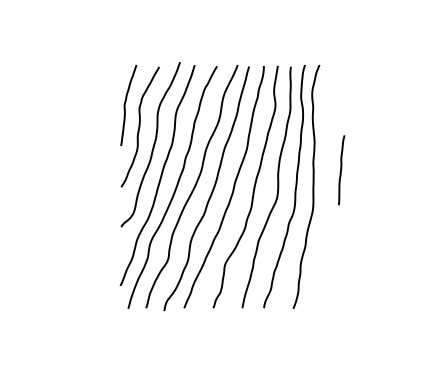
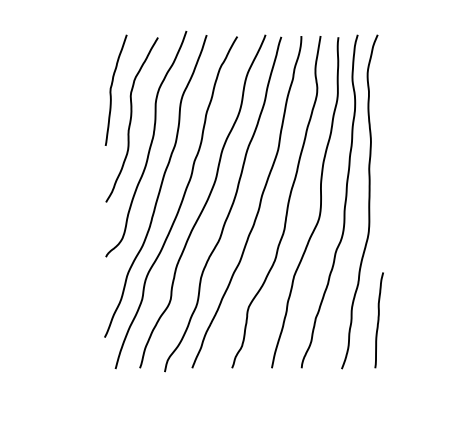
curve: (341, 170) -> (379, 320), moved

